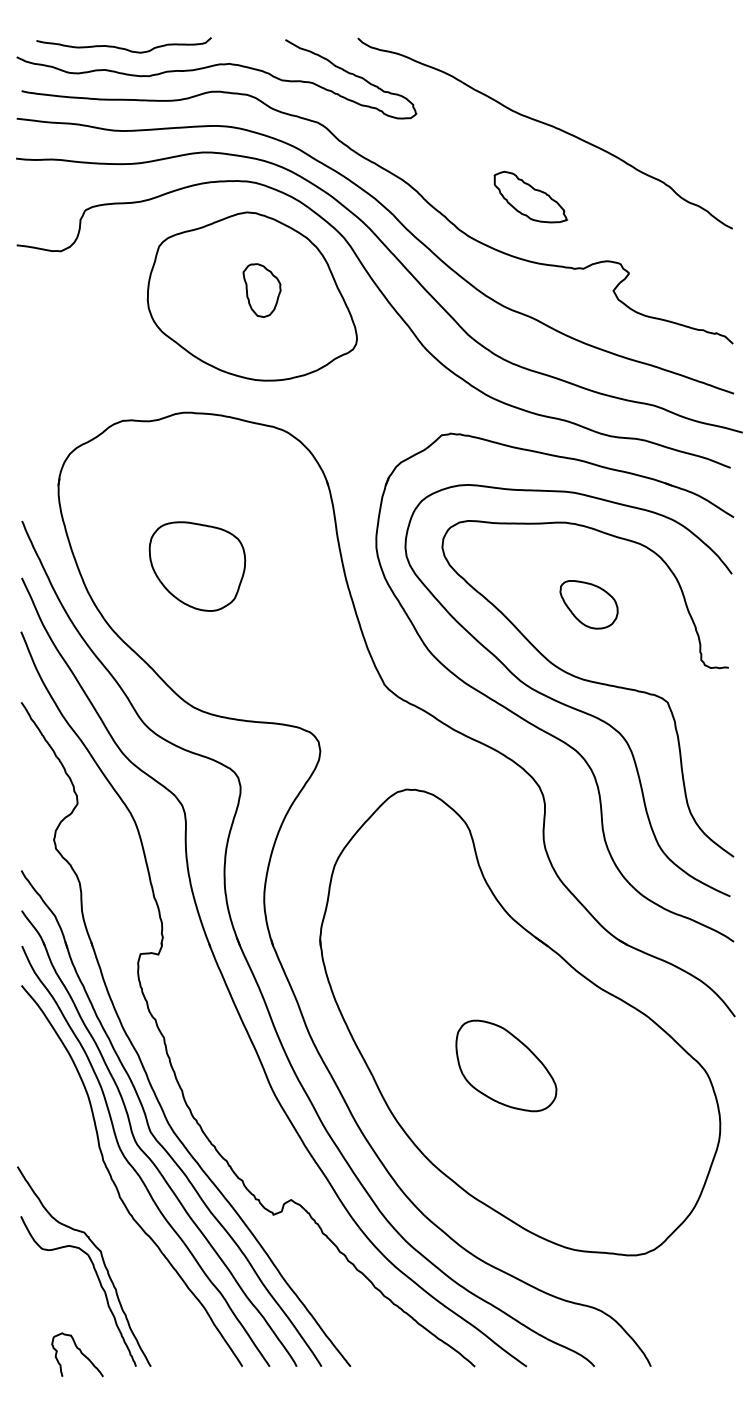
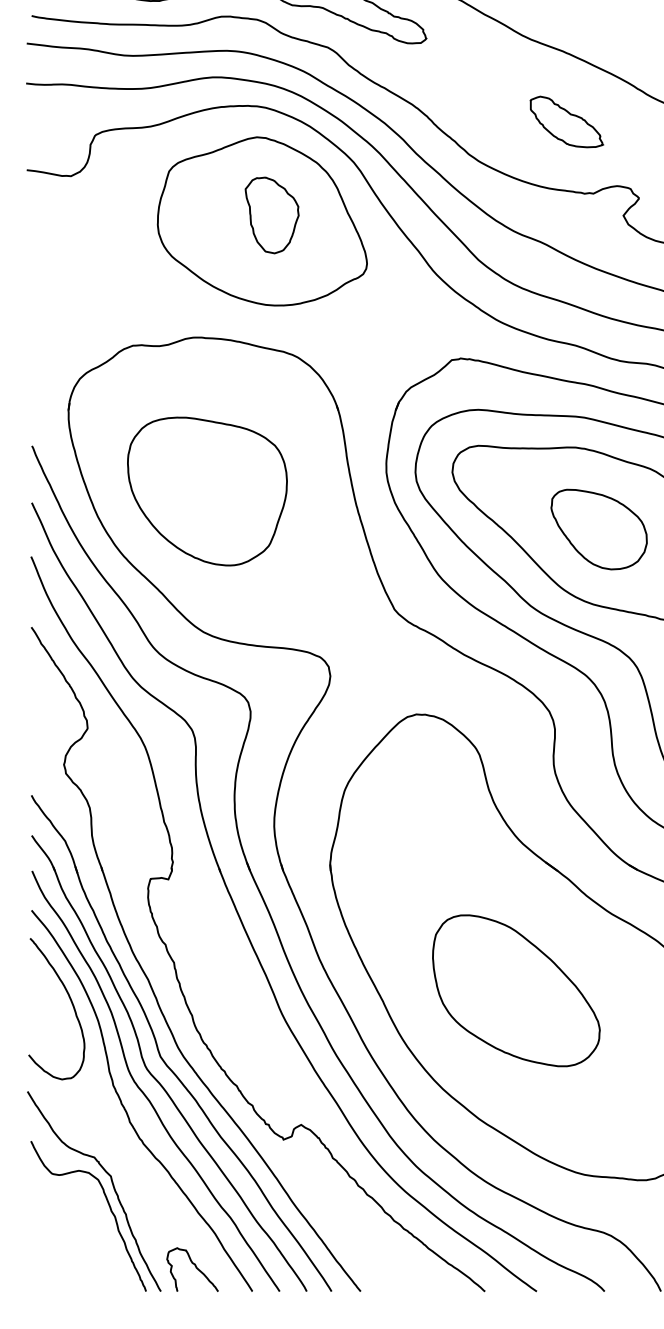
part: (530, 196) -> (566, 121), moved
part: (261, 290) -> (271, 215), size x1.43
part: (197, 566) -> (207, 491), size x1.67
part: (588, 604) -> (598, 529), size x1.67
part: (506, 1065) -> (516, 990), size x1.67
curve: (61, 1079) -> (71, 1004), added
curve: (80, 1353) -> (195, 1268), moved

